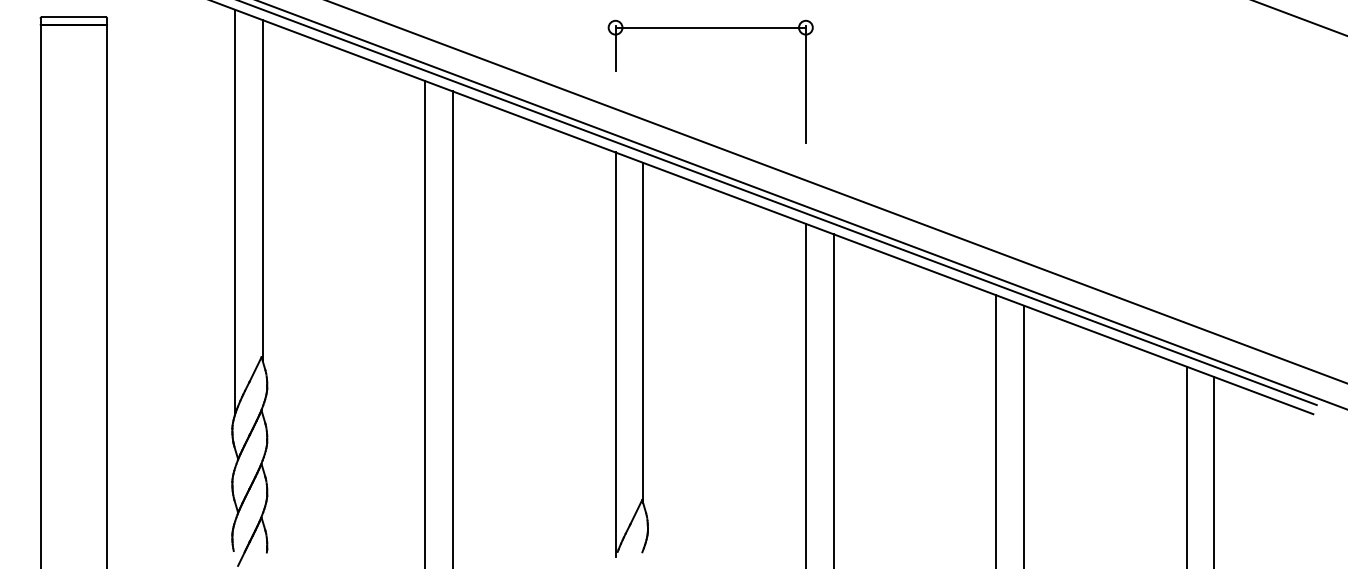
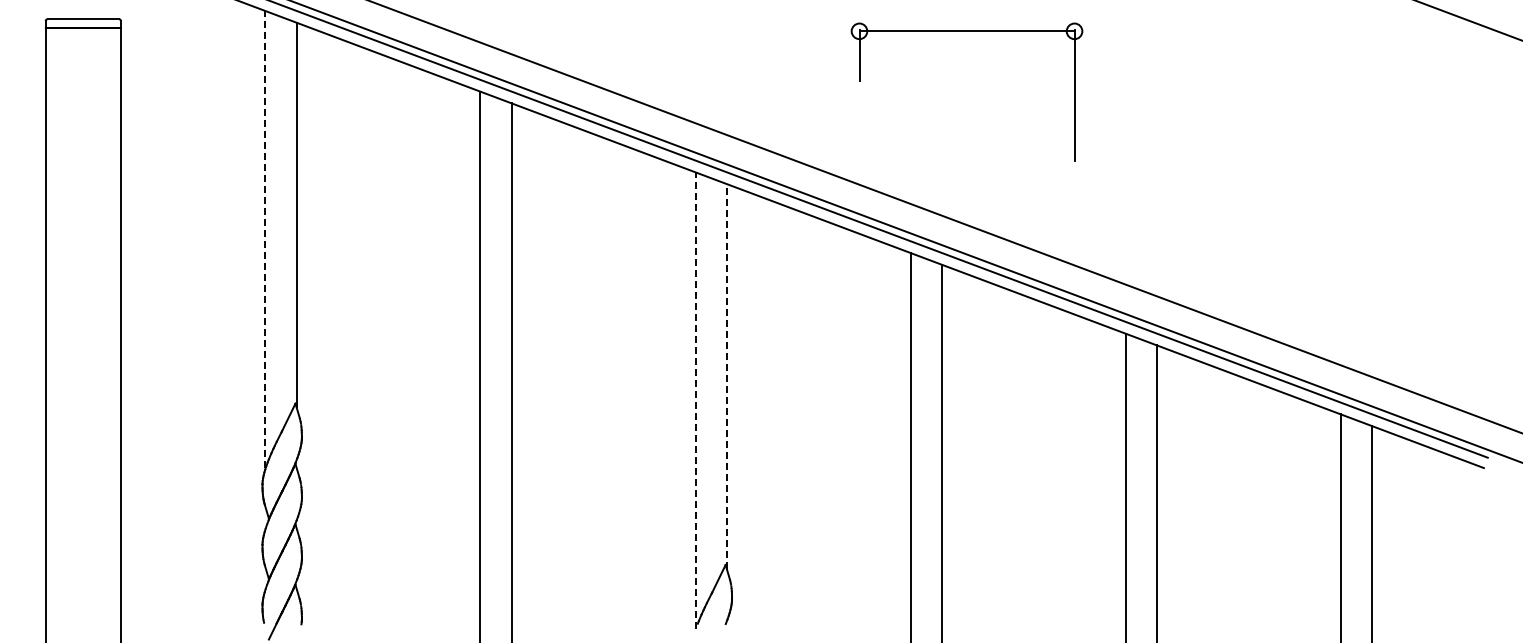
part: (710, 27) -> (966, 31), moved
line: (235, 211) -> (265, 239), solid -> dashed
line: (643, 332) -> (726, 375), solid -> dashed
line: (615, 354) -> (695, 400), solid -> dashed

